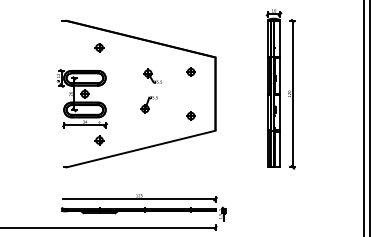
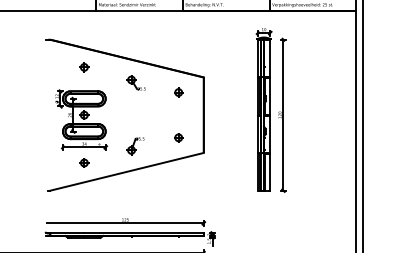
part: (152, 75) -> (135, 82), moved
part: (82, 98) -> (81, 119), moved
part: (149, 105) -> (135, 146), moved

